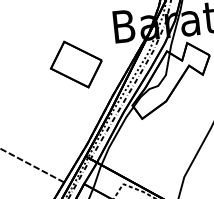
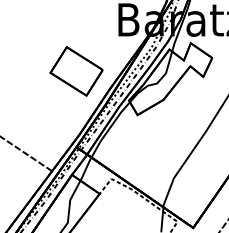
part: (76, 64) -> (76, 71), moved

